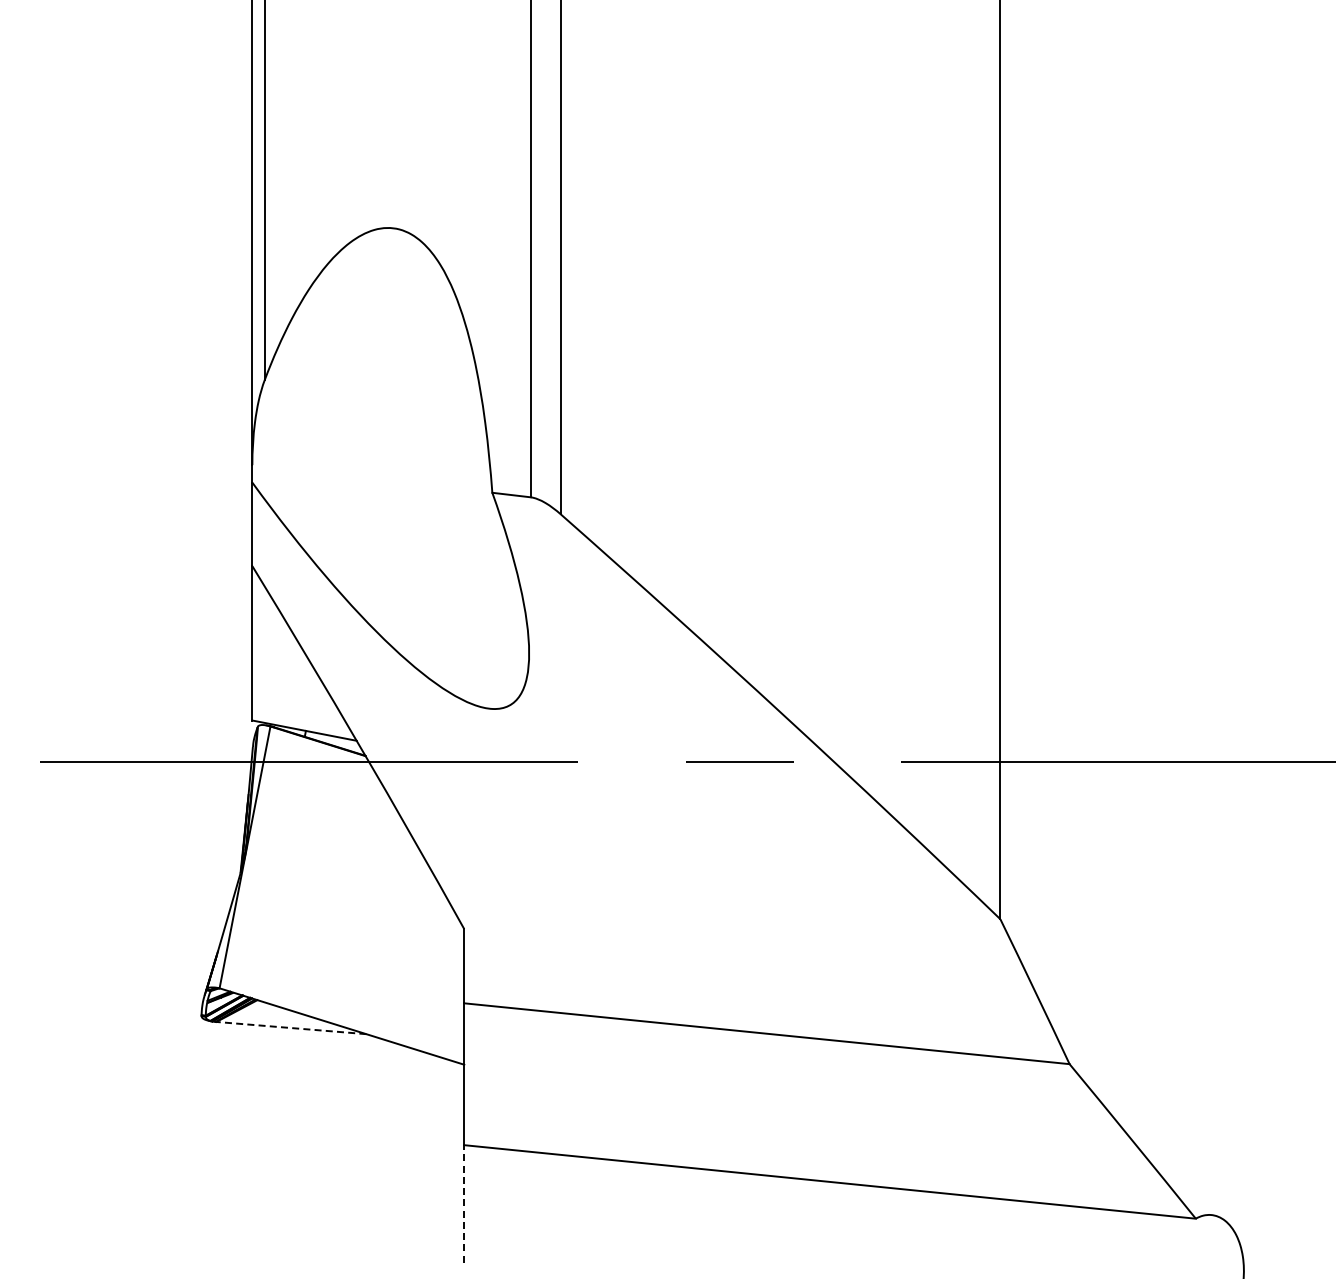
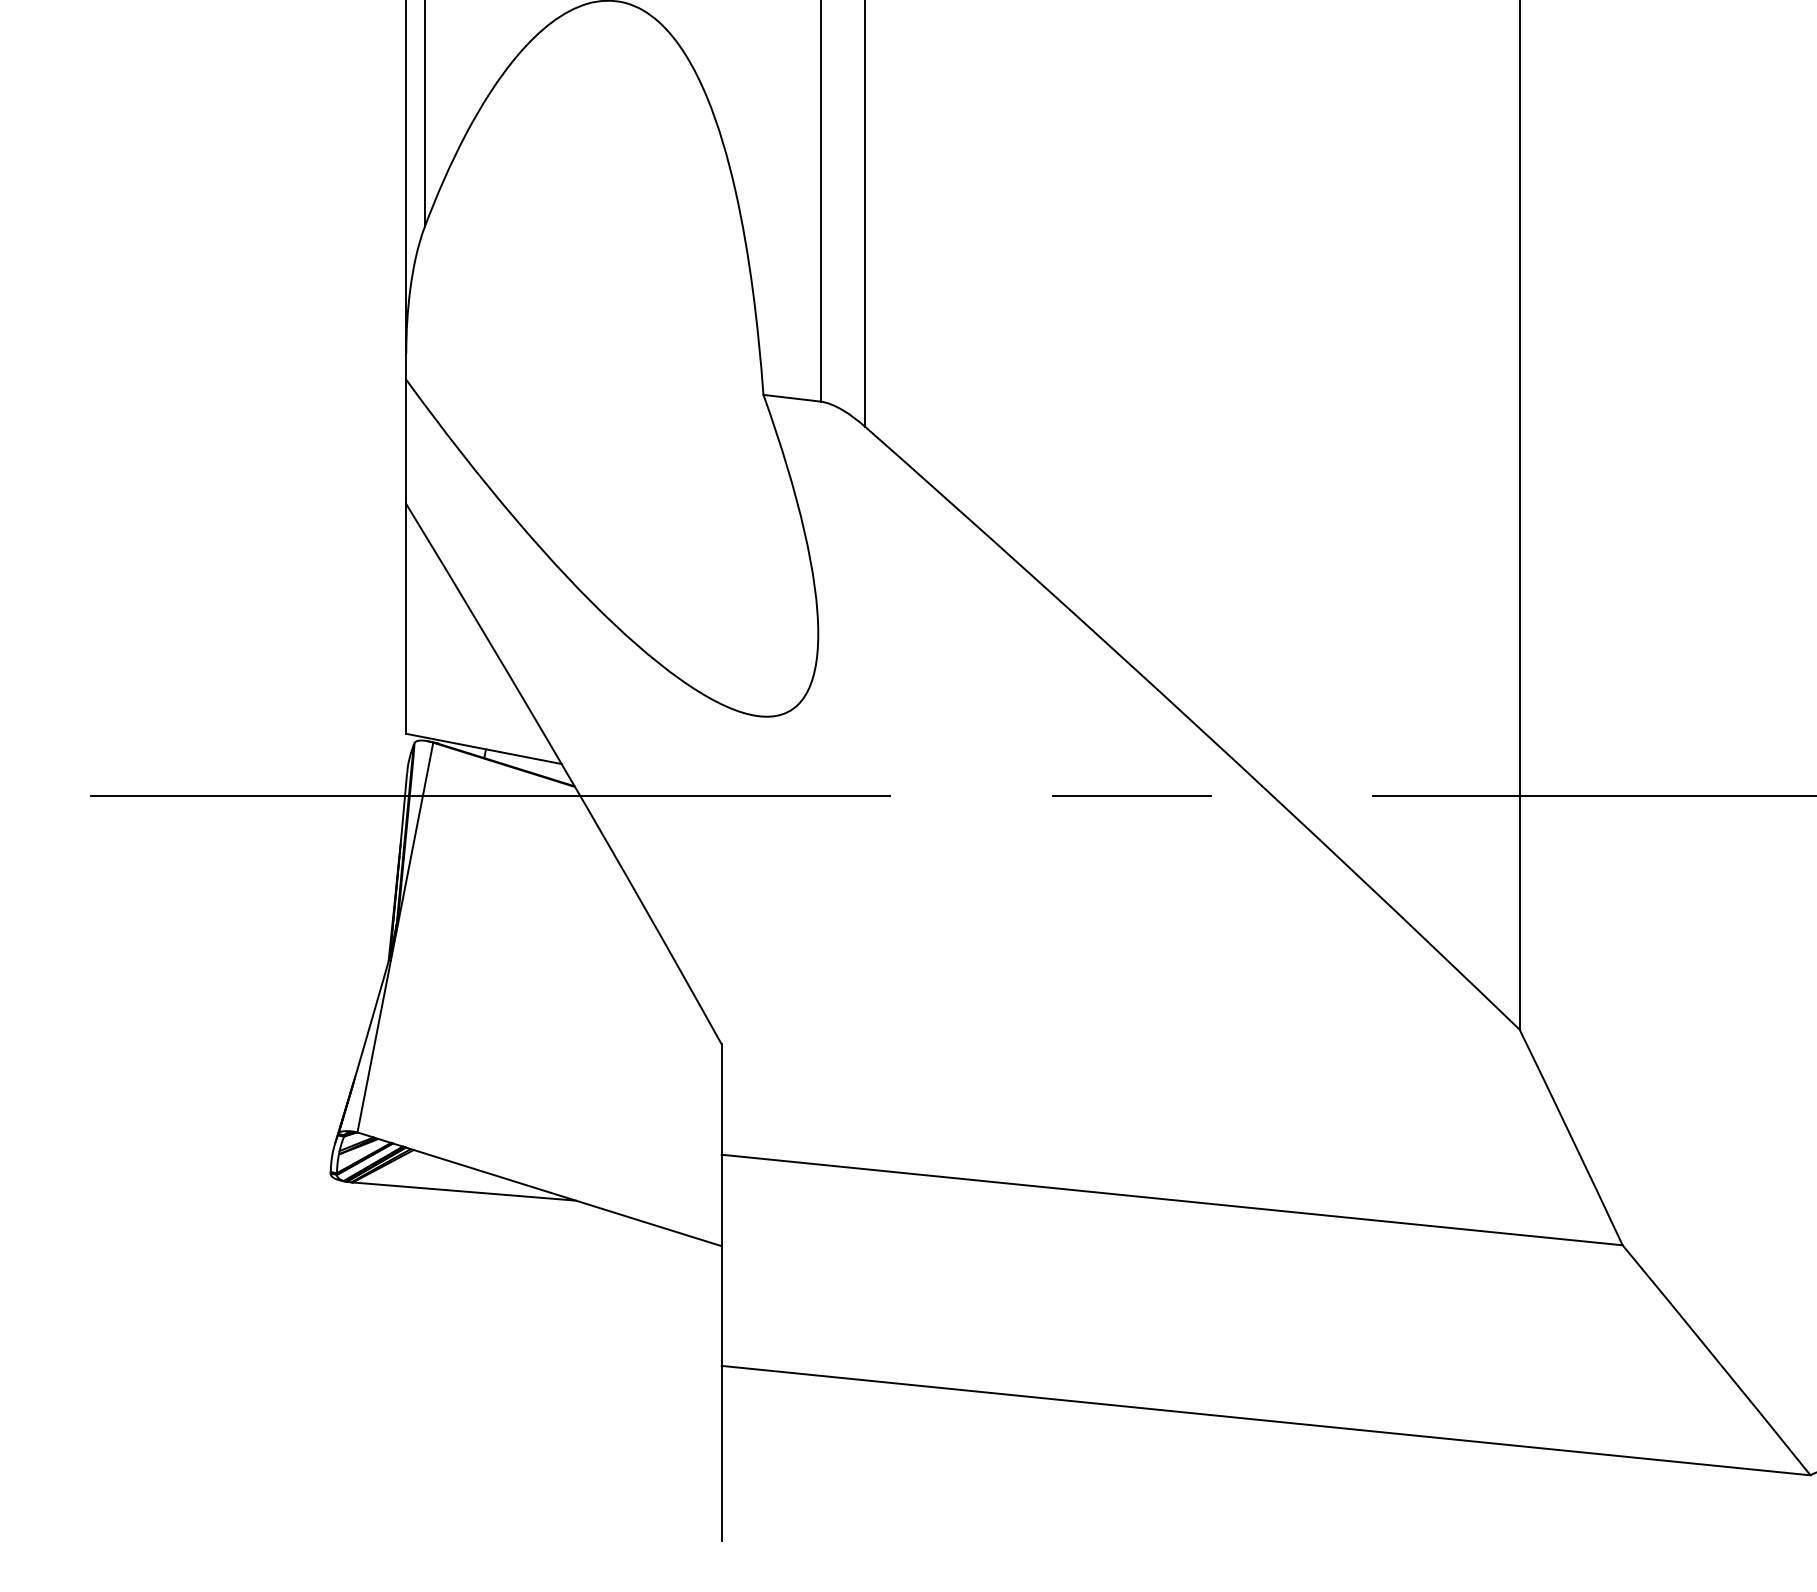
line: (290, 1028) -> (463, 1192), dashed -> solid
line: (464, 1203) -> (722, 1452), dashed -> solid

